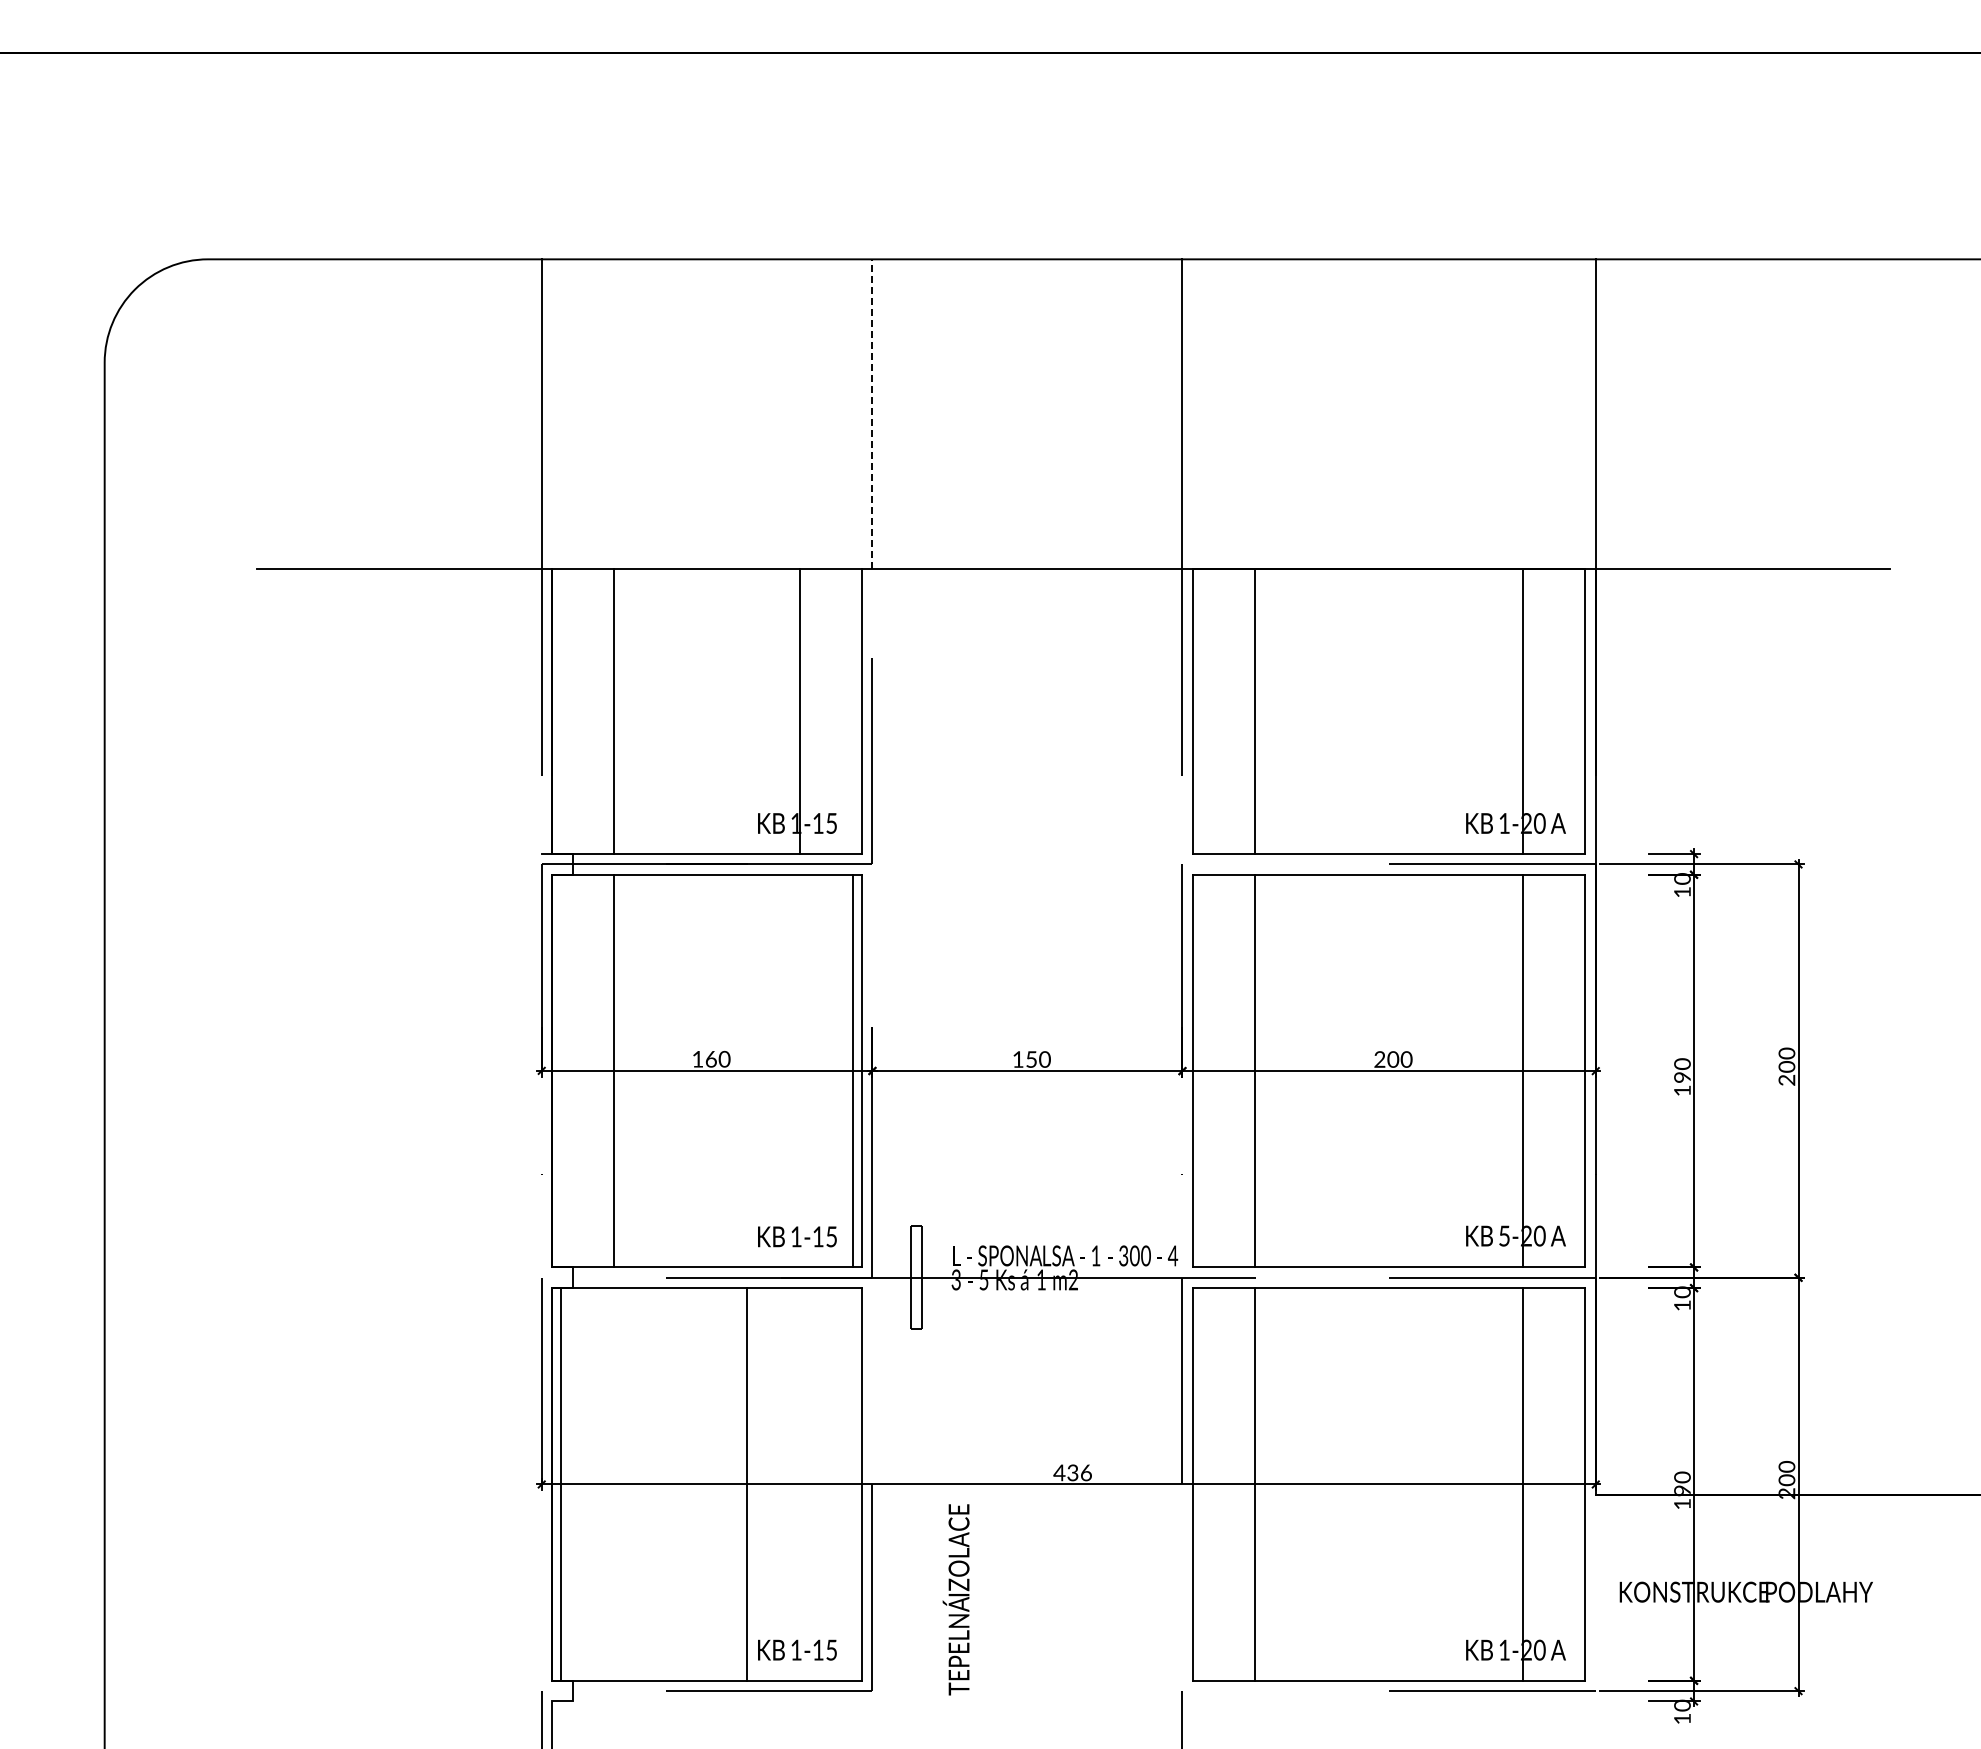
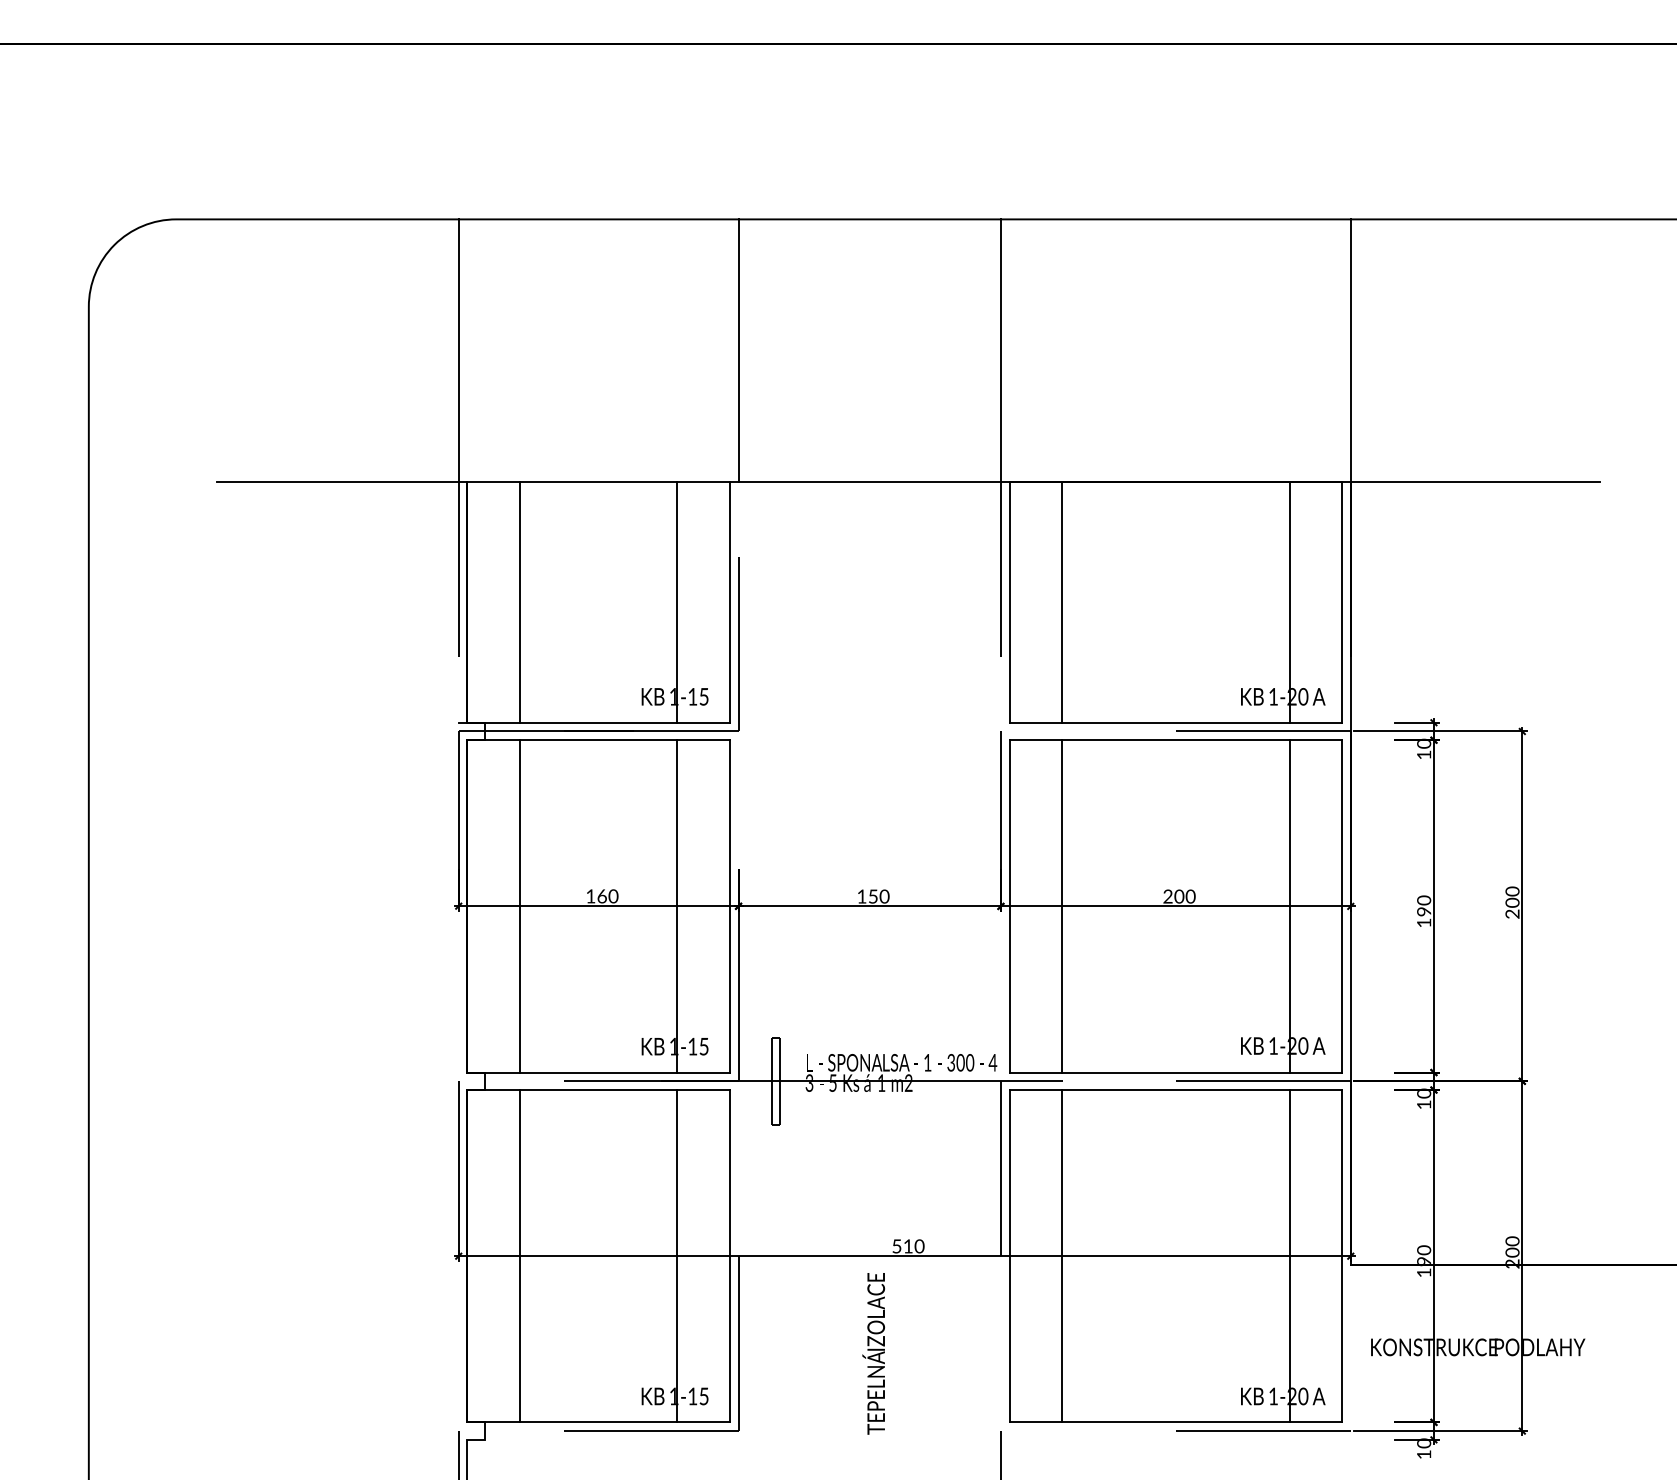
line: (872, 413) -> (738, 349), dashed -> solid
line: (853, 1070) -> (677, 905), moved
text: (1504, 1235) -> (1273, 1045), 5-20 -> 1-20
text: (1072, 1472) -> (907, 1246), 436 -> 510
line: (561, 1484) -> (520, 1256), moved
line: (747, 1484) -> (677, 1256), moved
text: (955, 1599) -> (873, 1353), moved

